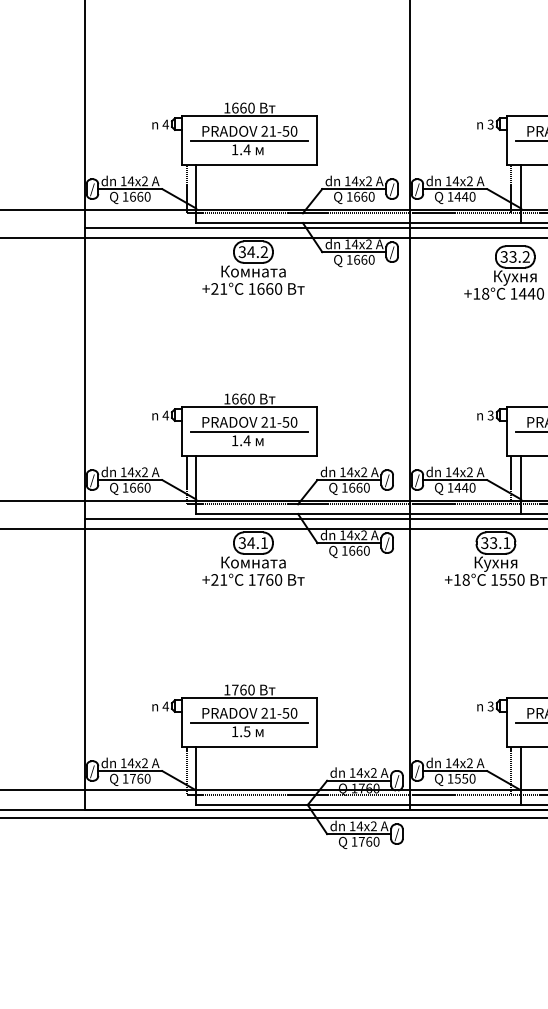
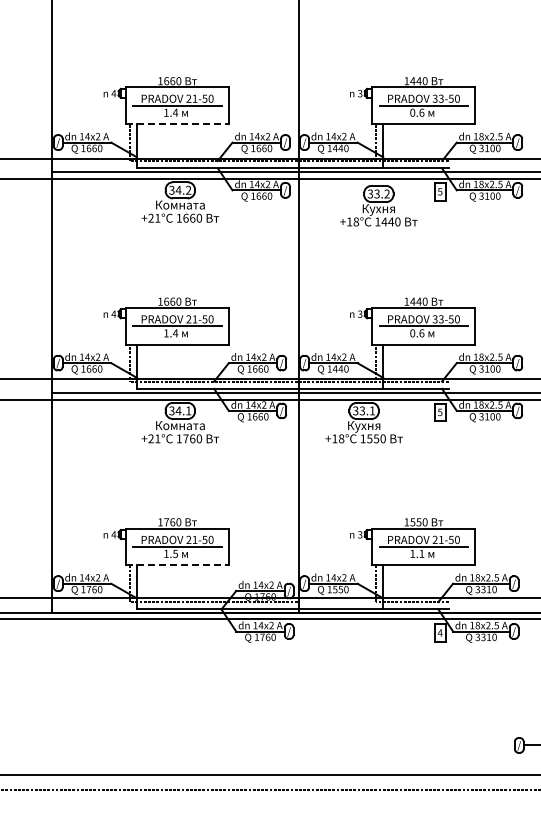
line: (249, 165) -> (177, 124), solid -> dashed
line: (249, 747) -> (177, 565), solid -> dashed
line: (459, 795) -> (336, 602), removed

